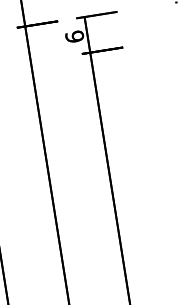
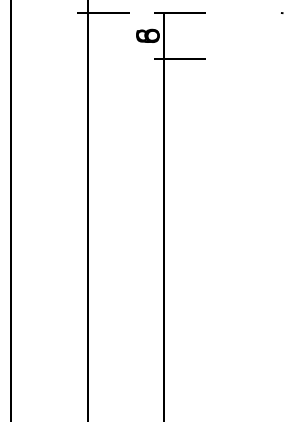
text: (74, 36) -> (147, 35), 6 -> 8

